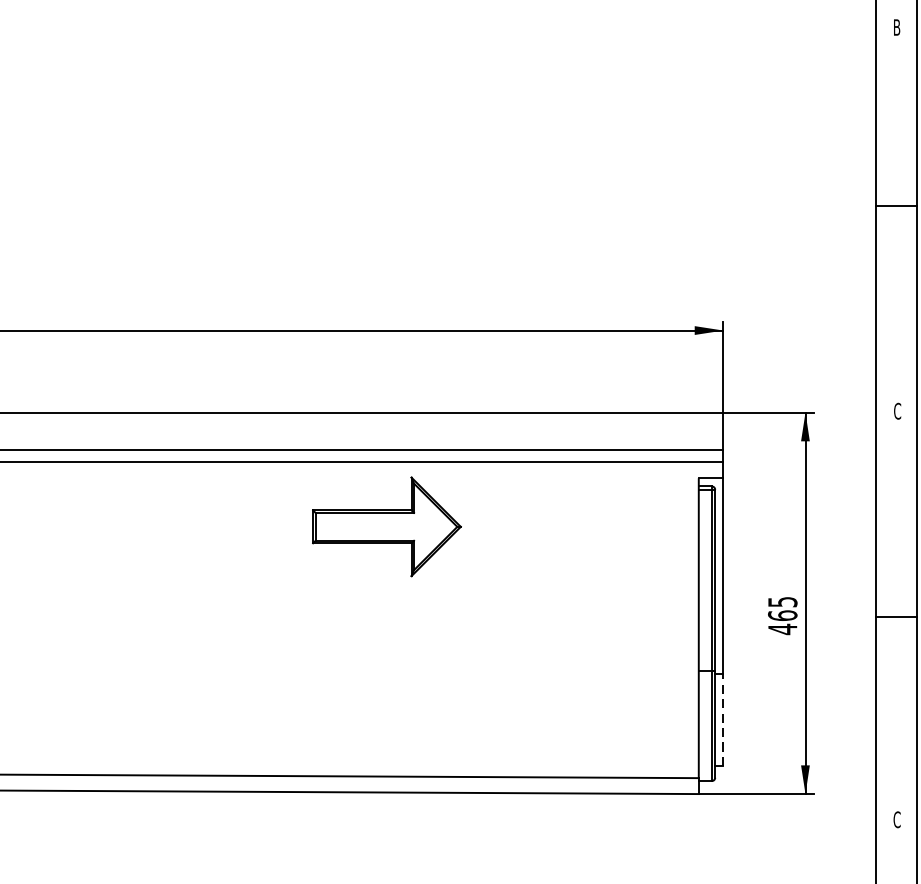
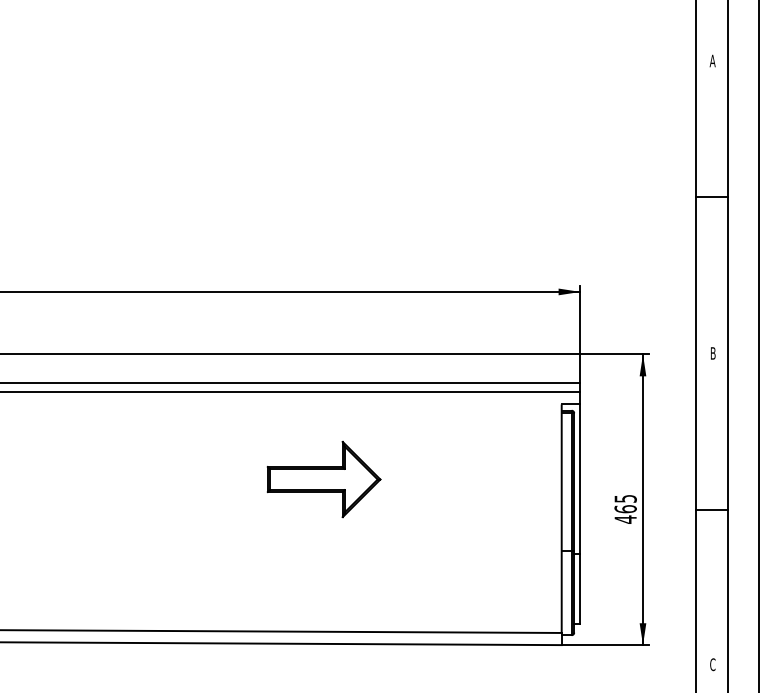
text: (896, 26) -> (712, 60), B -> A
text: (896, 411) -> (712, 353), C -> B
part: (386, 526) -> (323, 479), moved
line: (723, 719) -> (580, 588), dashed -> solid

